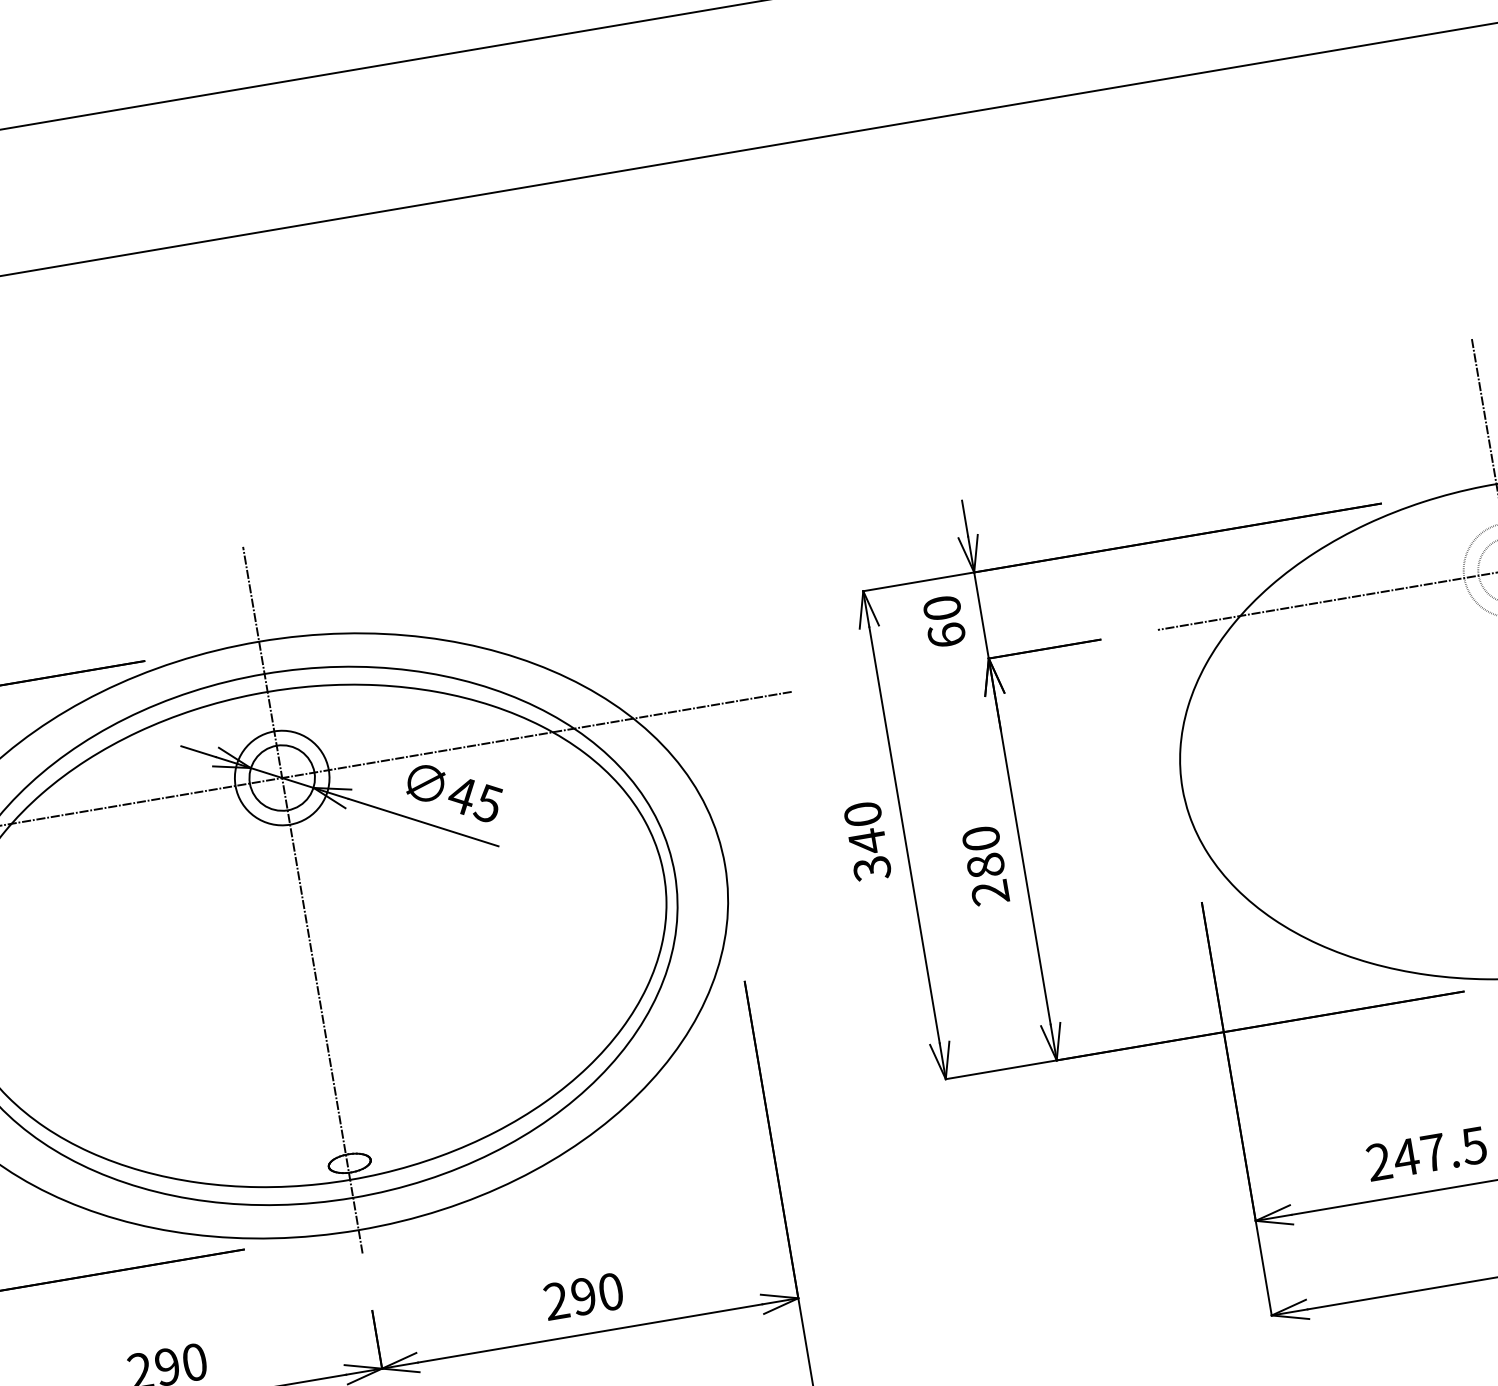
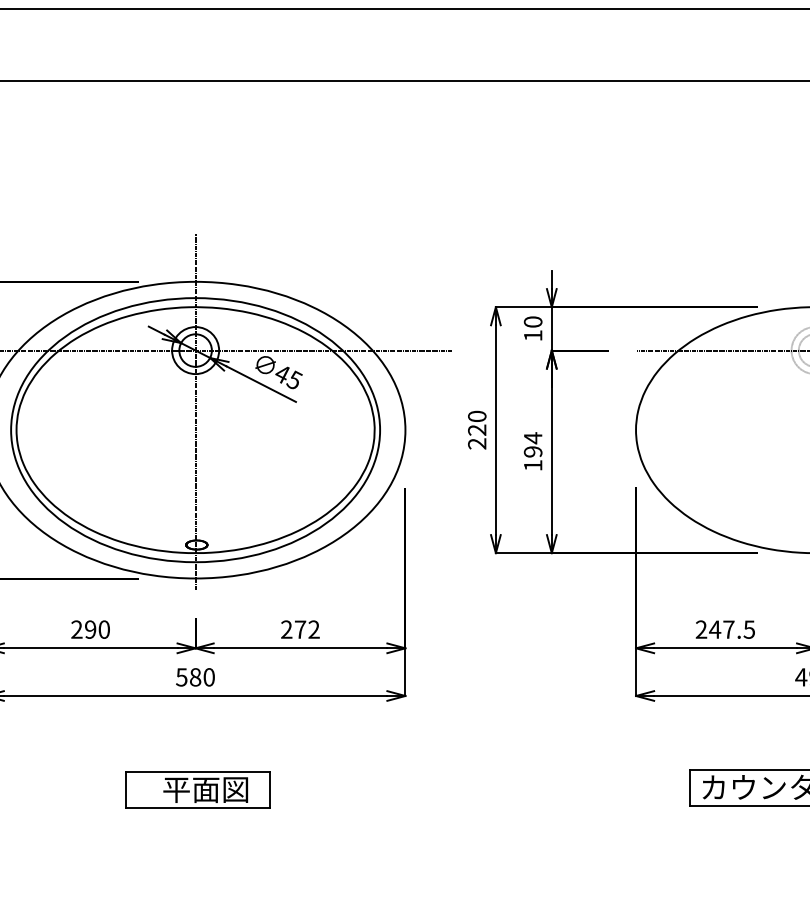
text: (945, 635) -> (532, 335), 60 -> 10
text: (870, 853) -> (477, 436), 340 -> 220
text: (984, 865) -> (532, 451), 280 -> 194
text: (595, 1294) -> (306, 629), 290 -> 272

